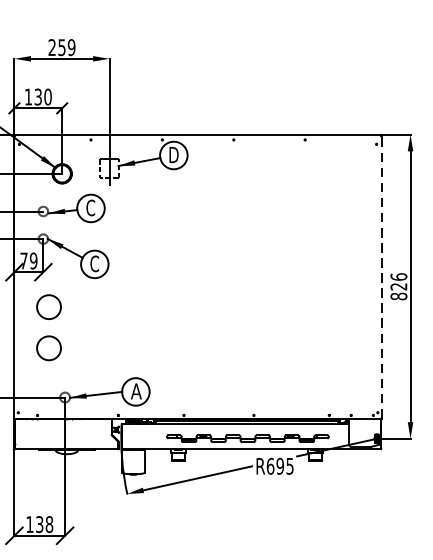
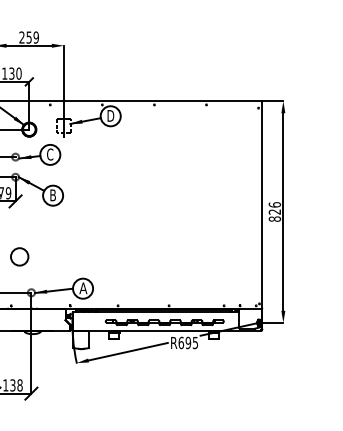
text: (93, 264) -> (52, 195), C -> B
line: (381, 276) -> (262, 204), dashed -> solid
circle: (48, 306) -> (19, 226), removed

